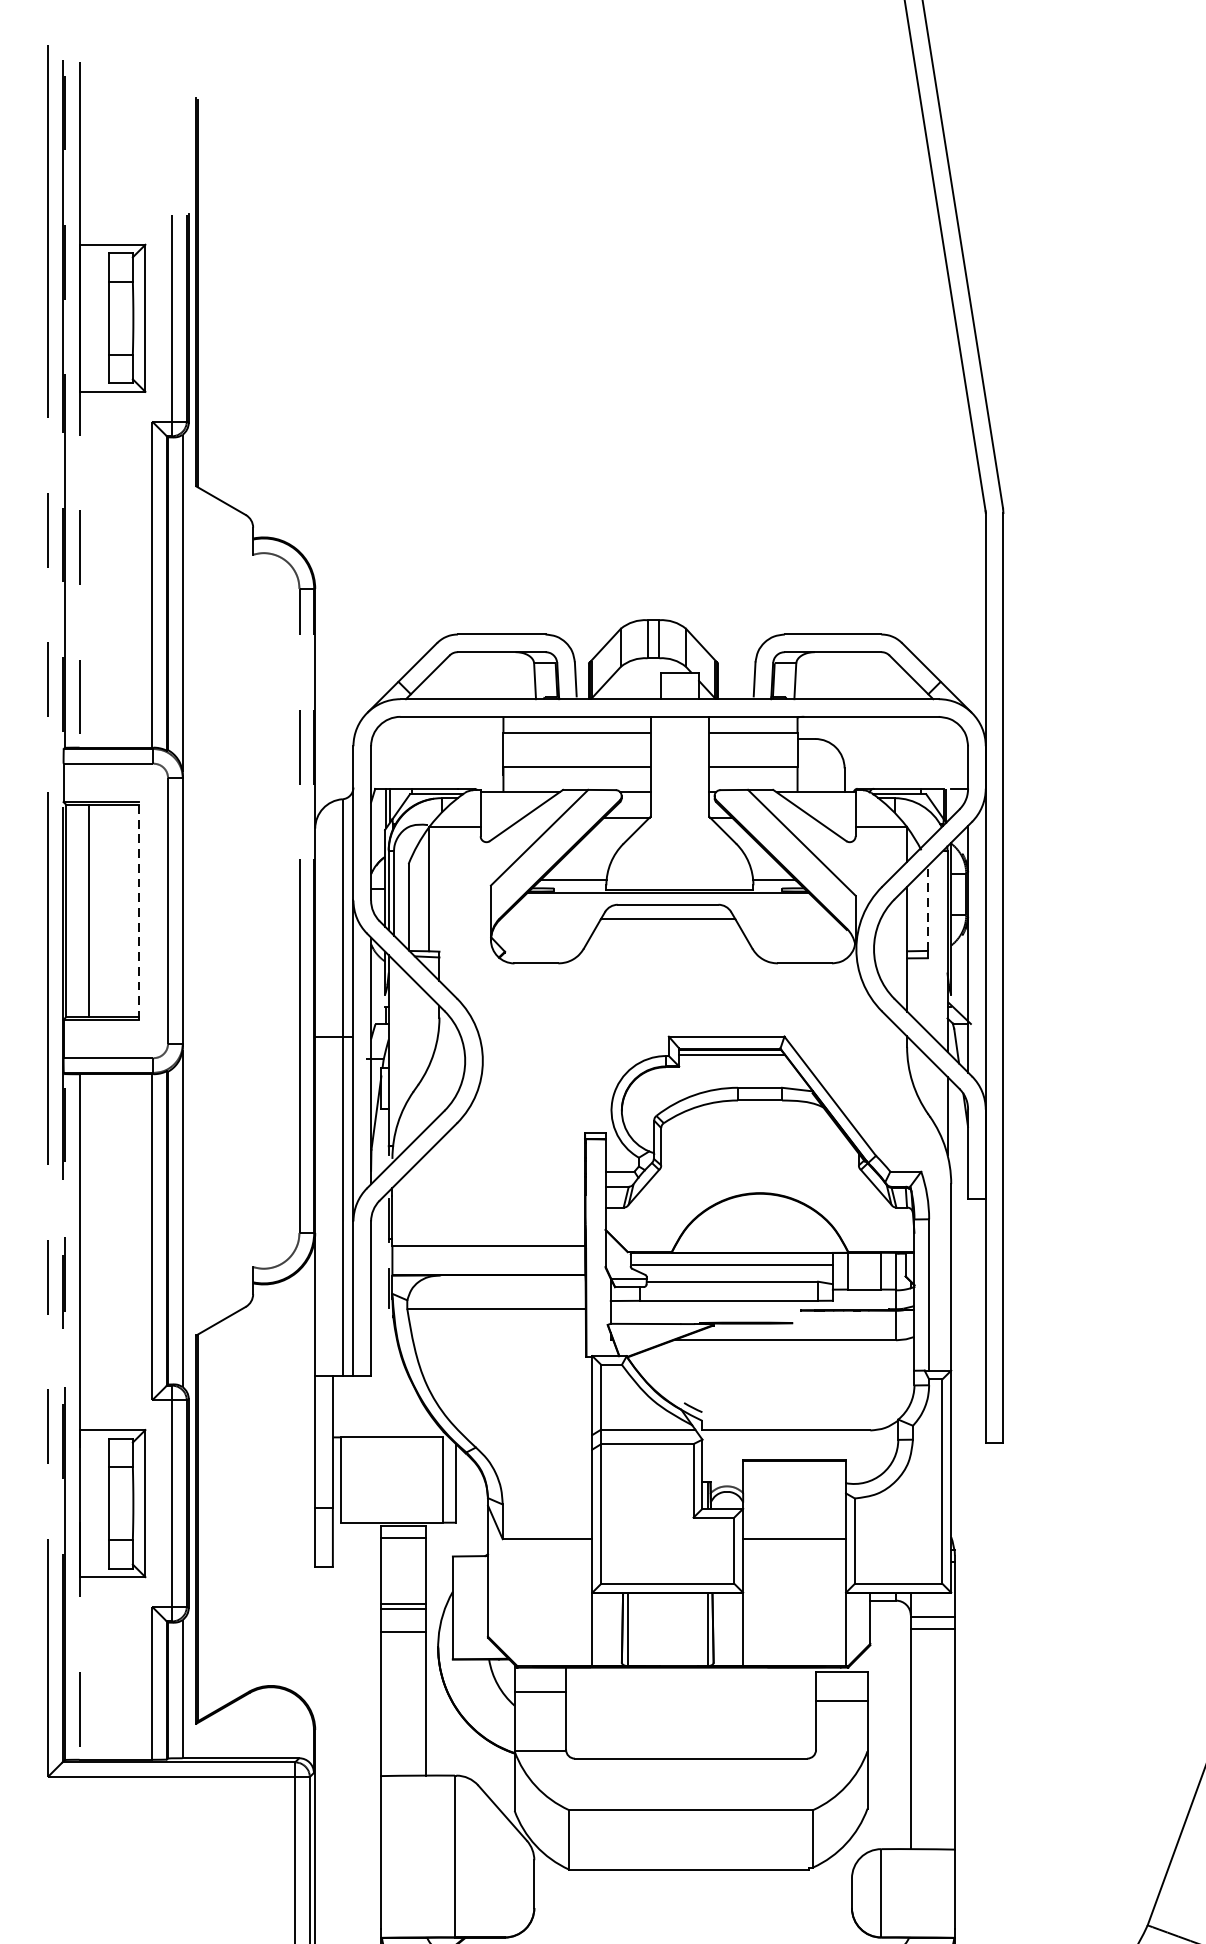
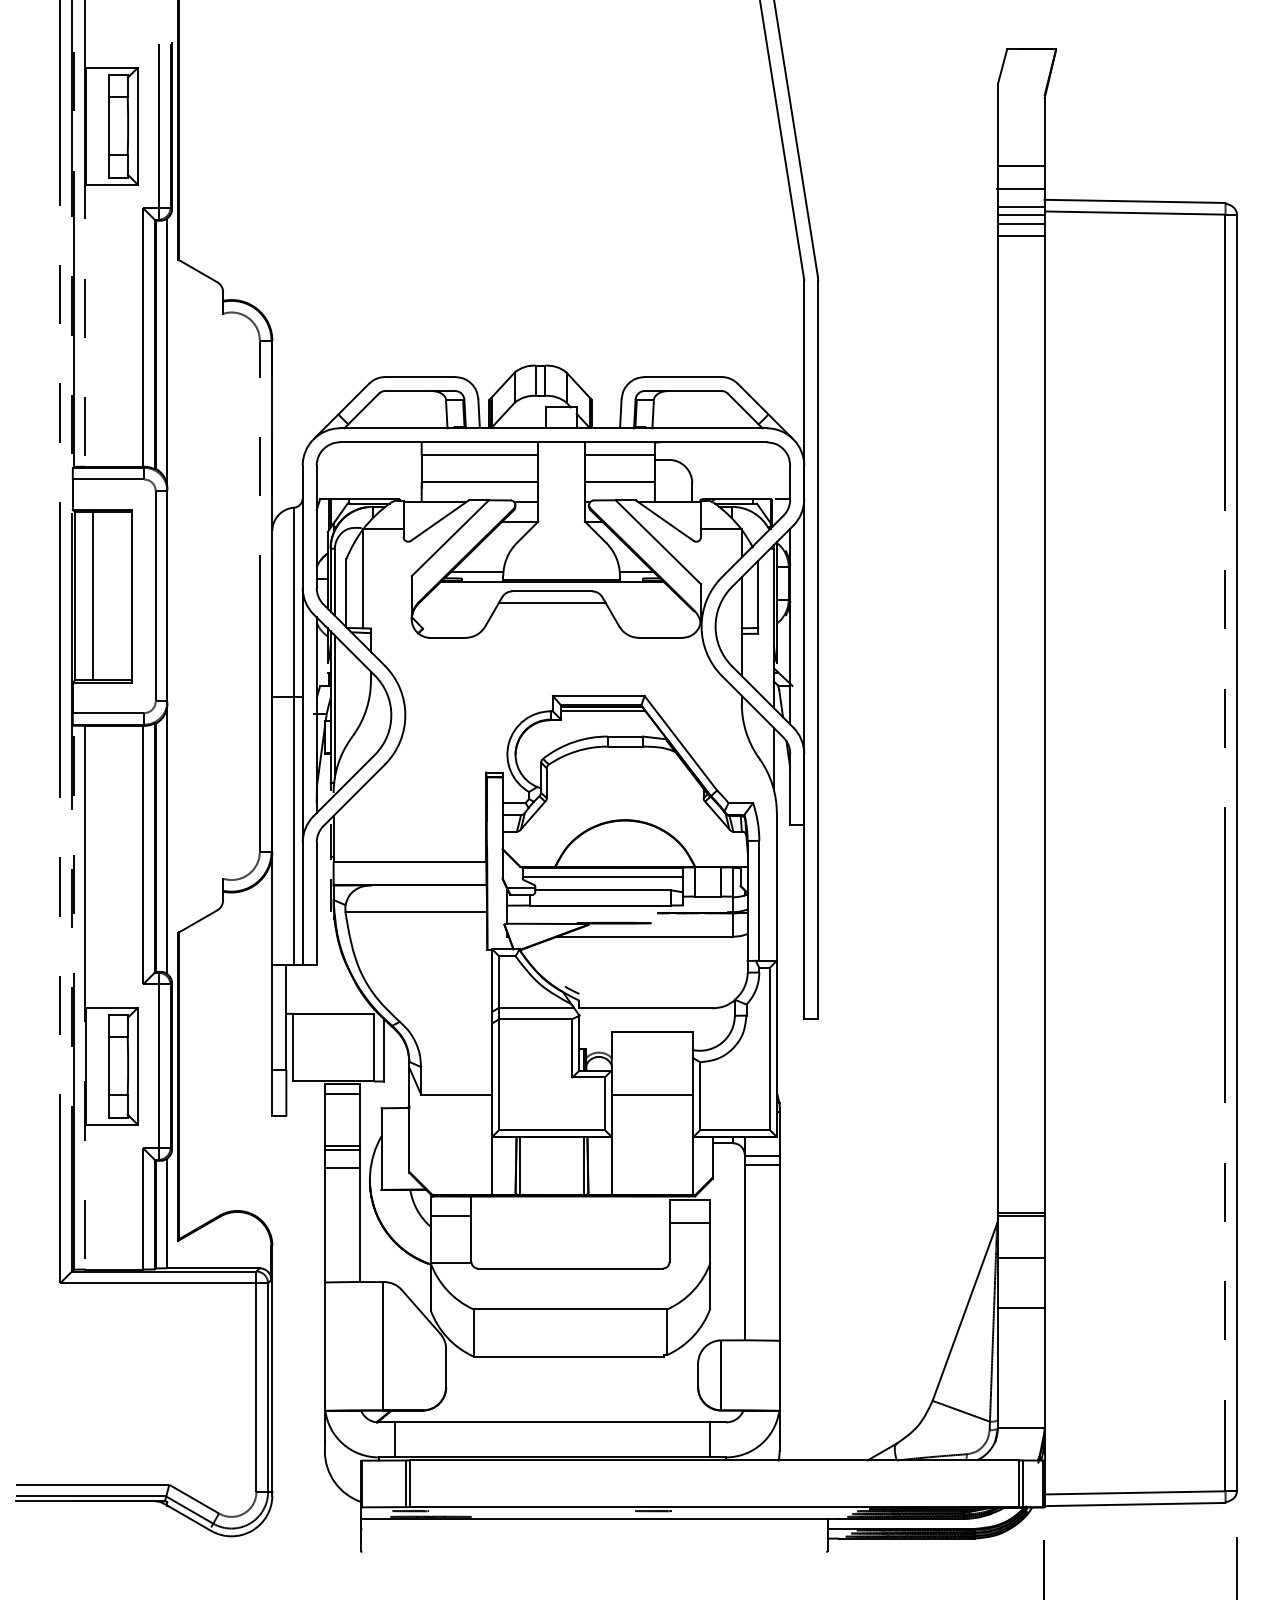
line: (928, 908) -> (758, 594), dashed -> solid
line: (138, 909) -> (132, 595), dashed -> solid
line: (393, 1049) -> (334, 706), added

